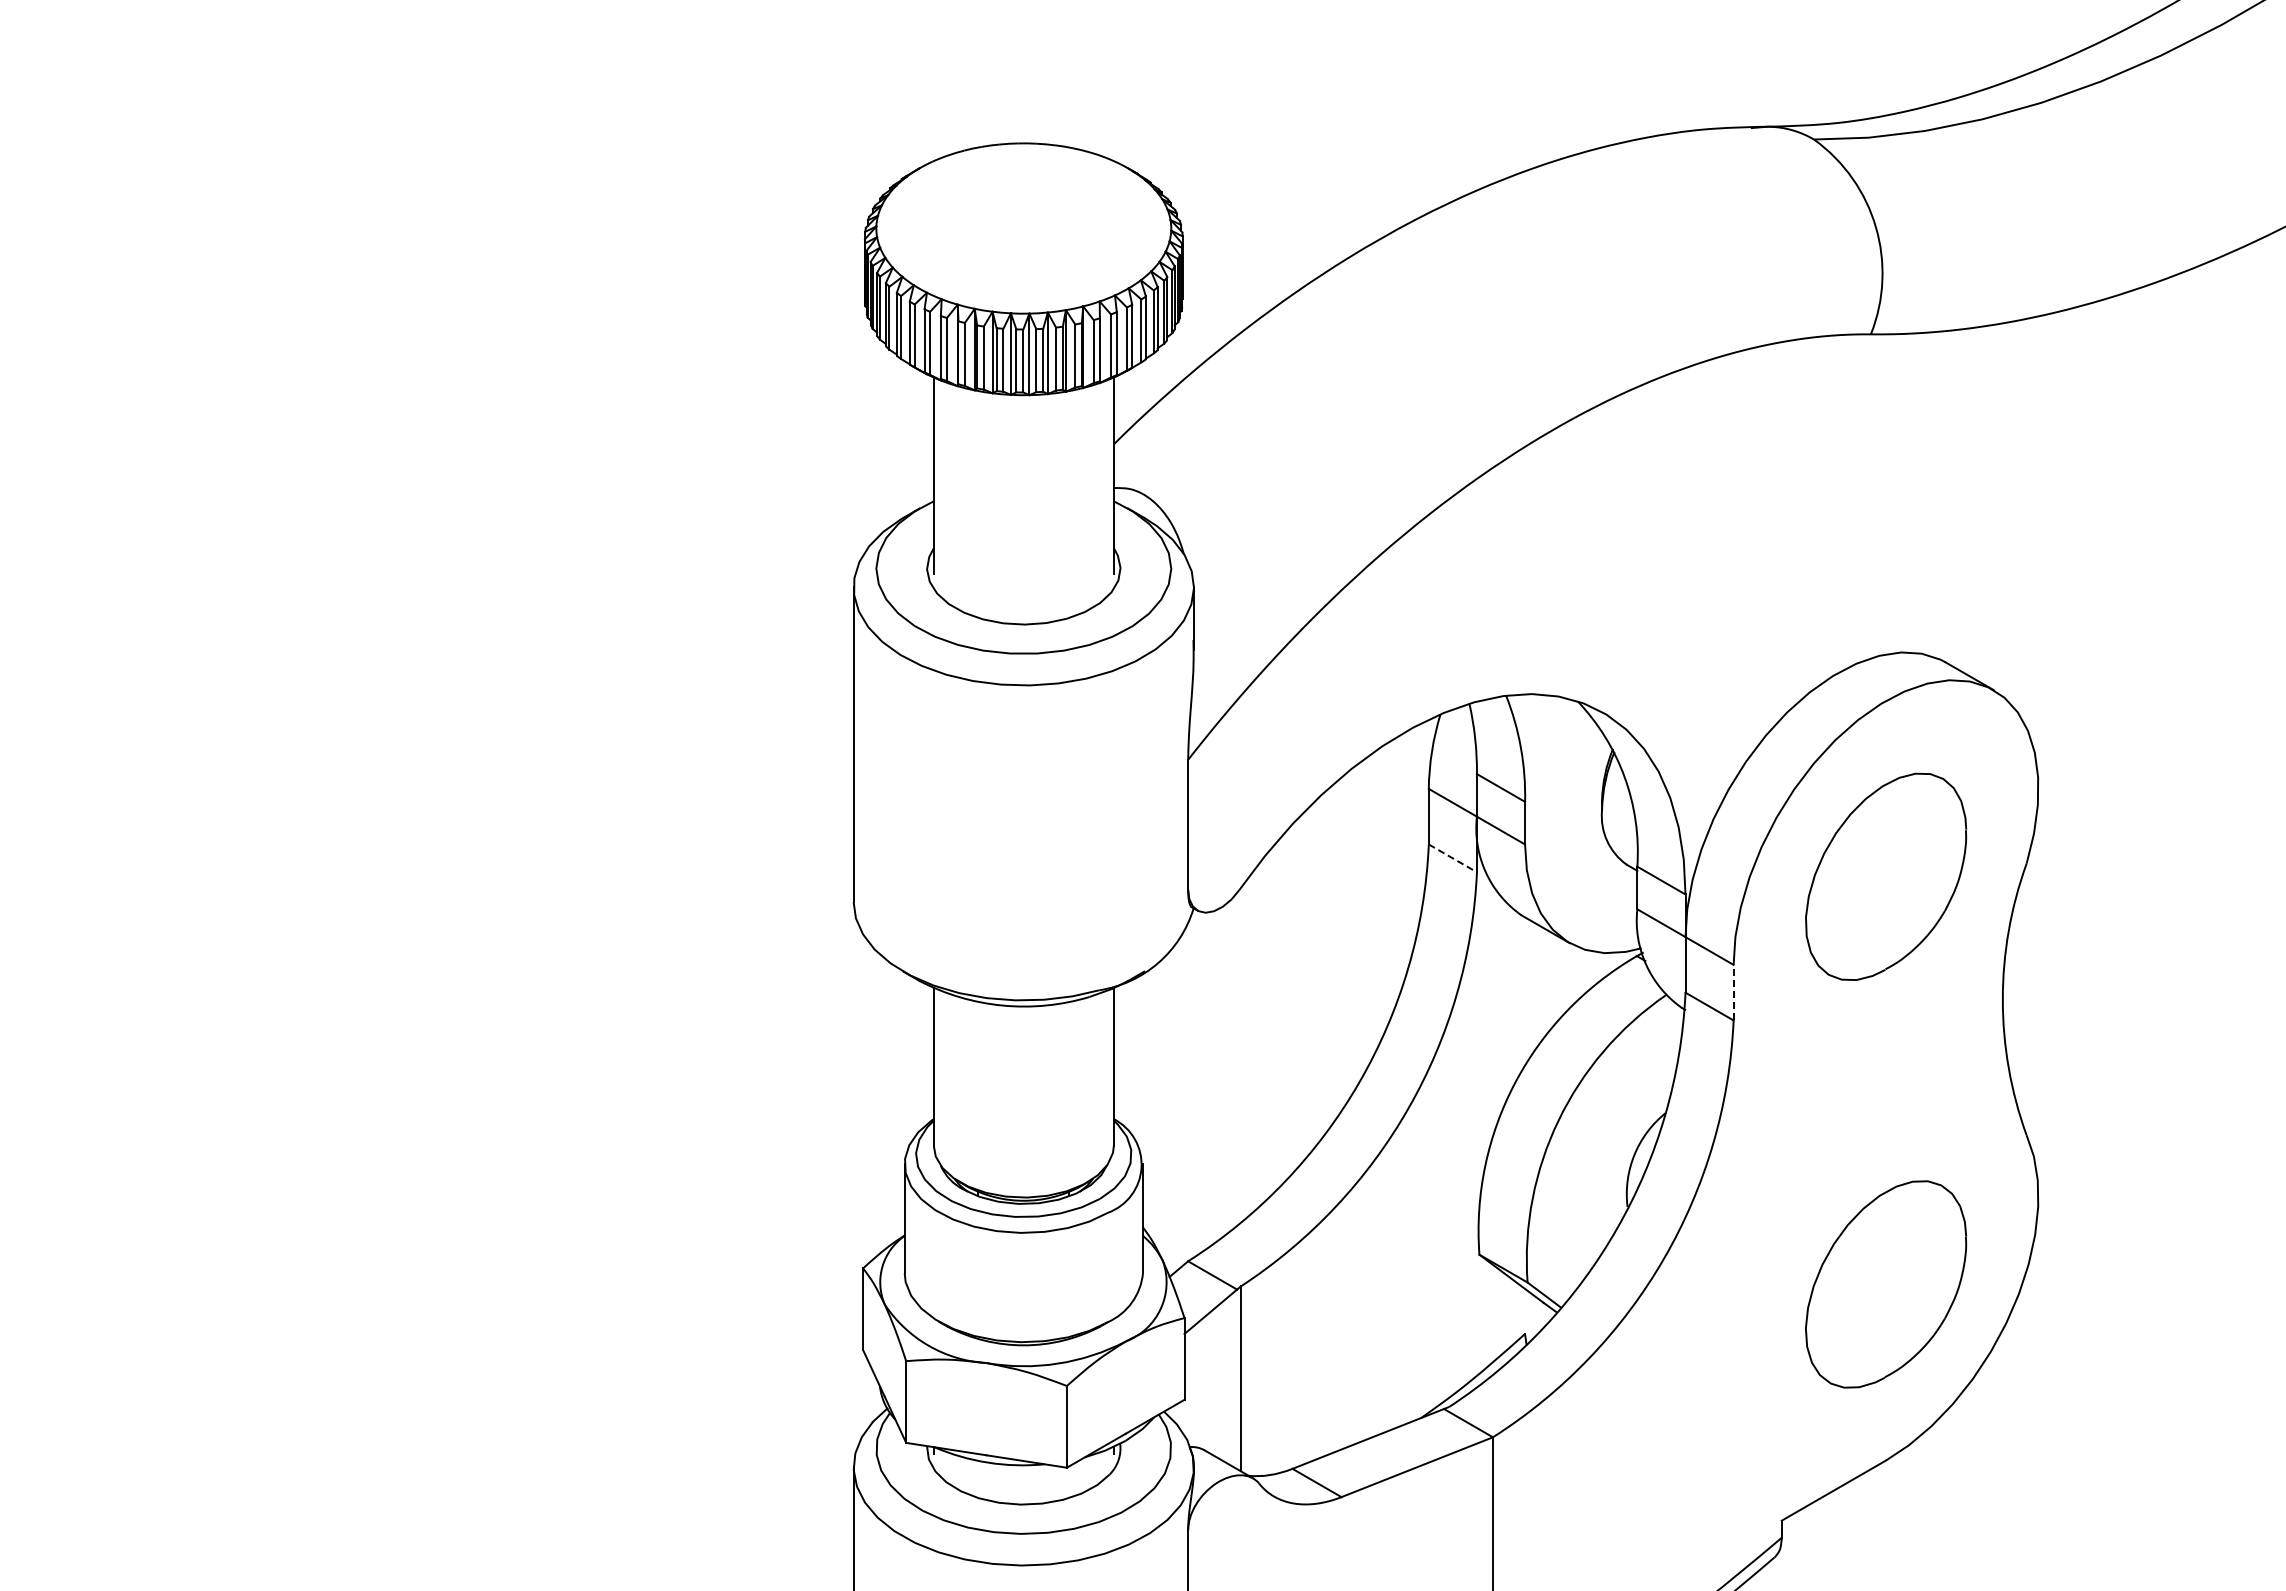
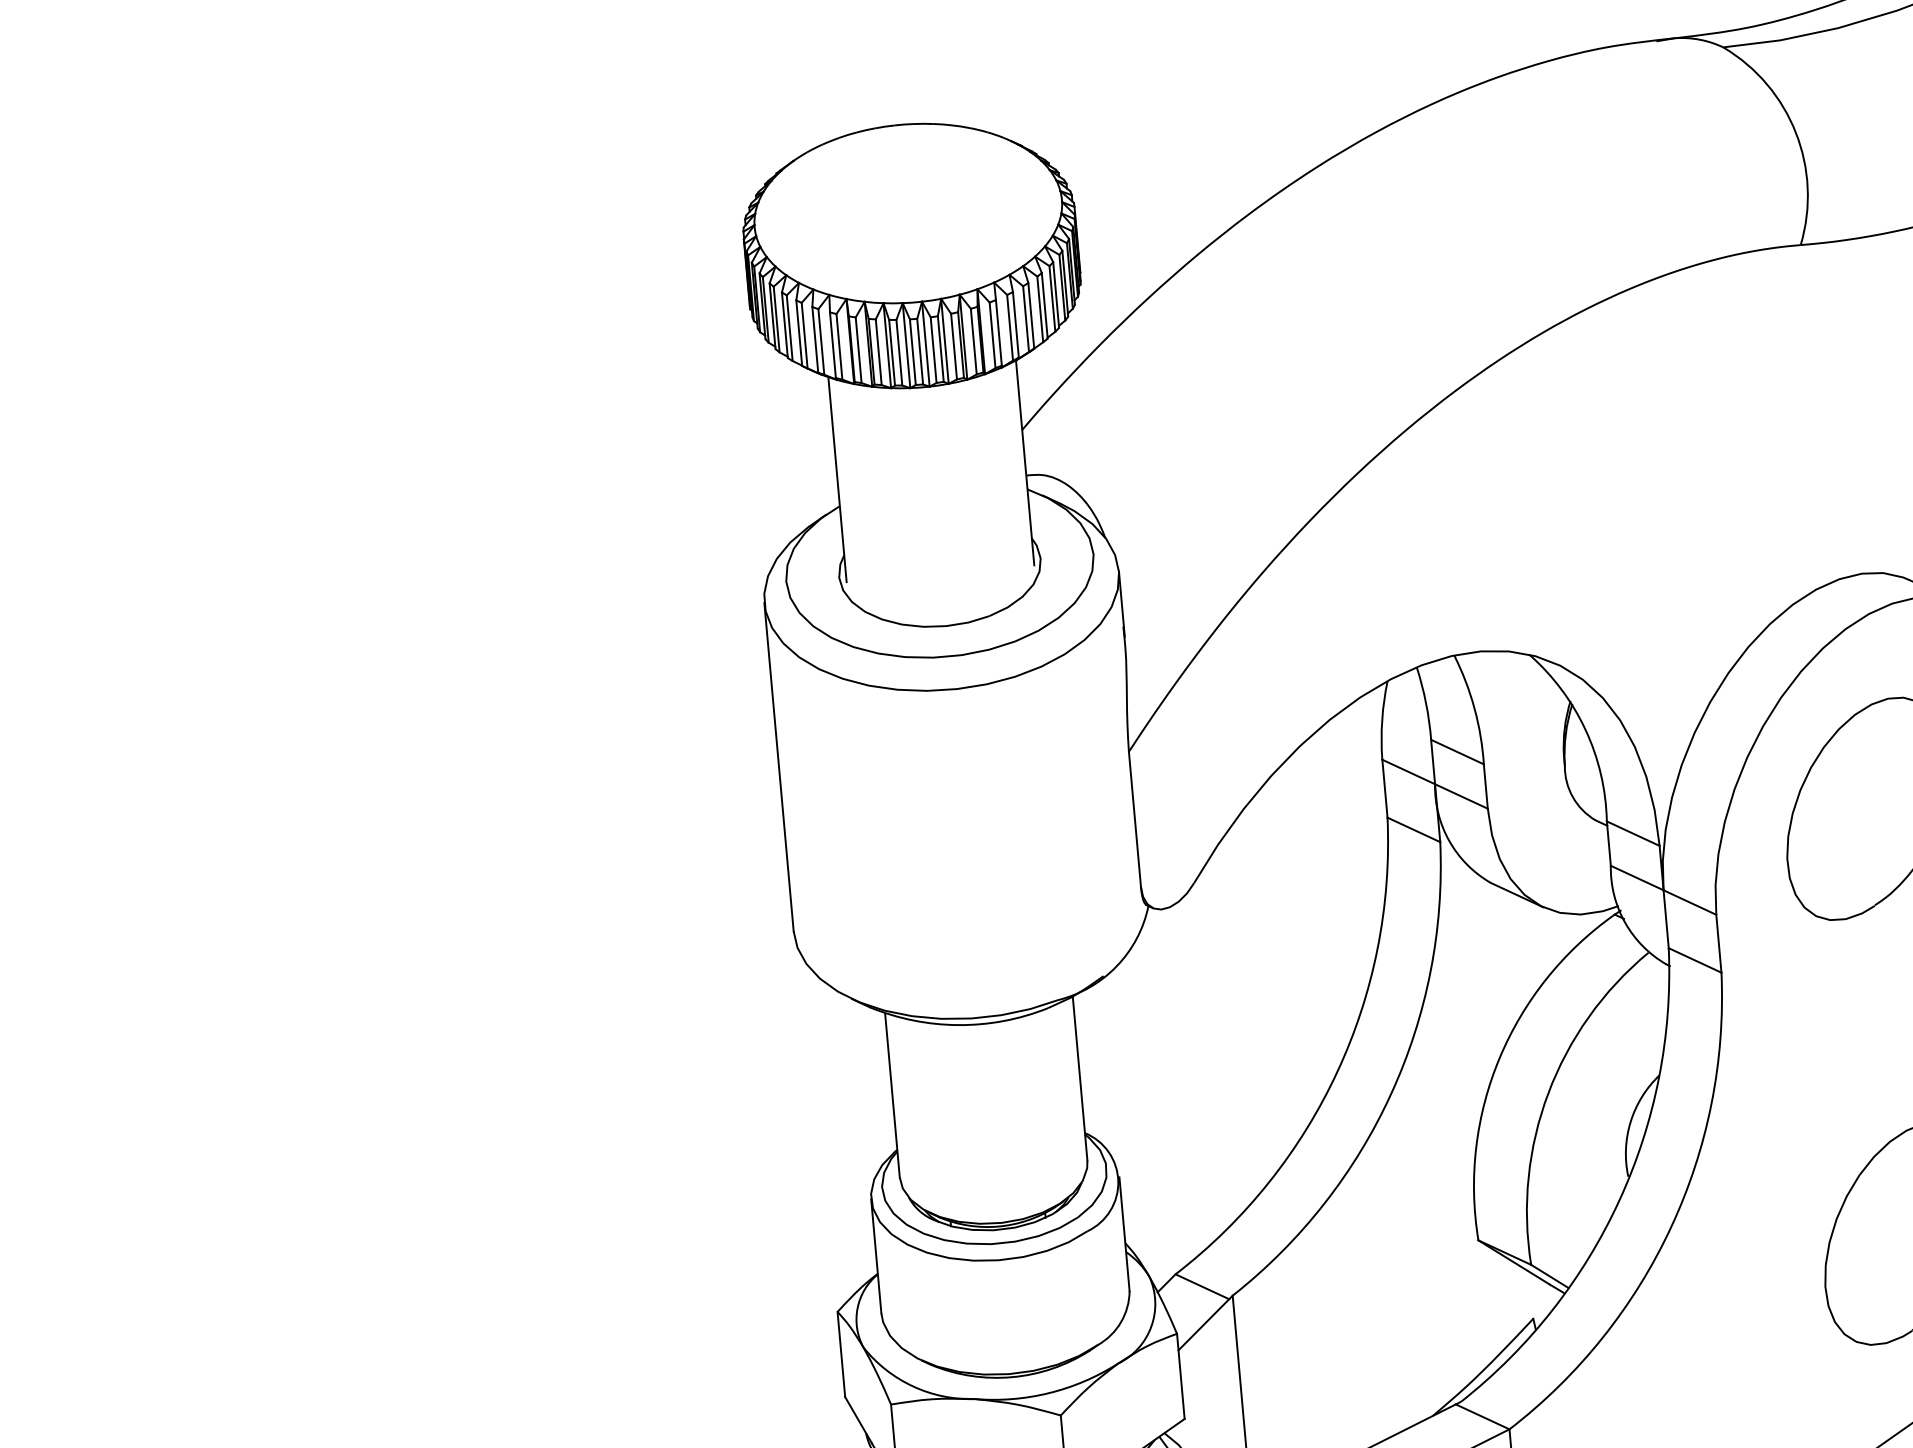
line: (1452, 858) -> (1413, 830), dashed -> solid
line: (1733, 992) -> (1718, 943), dashed -> solid

